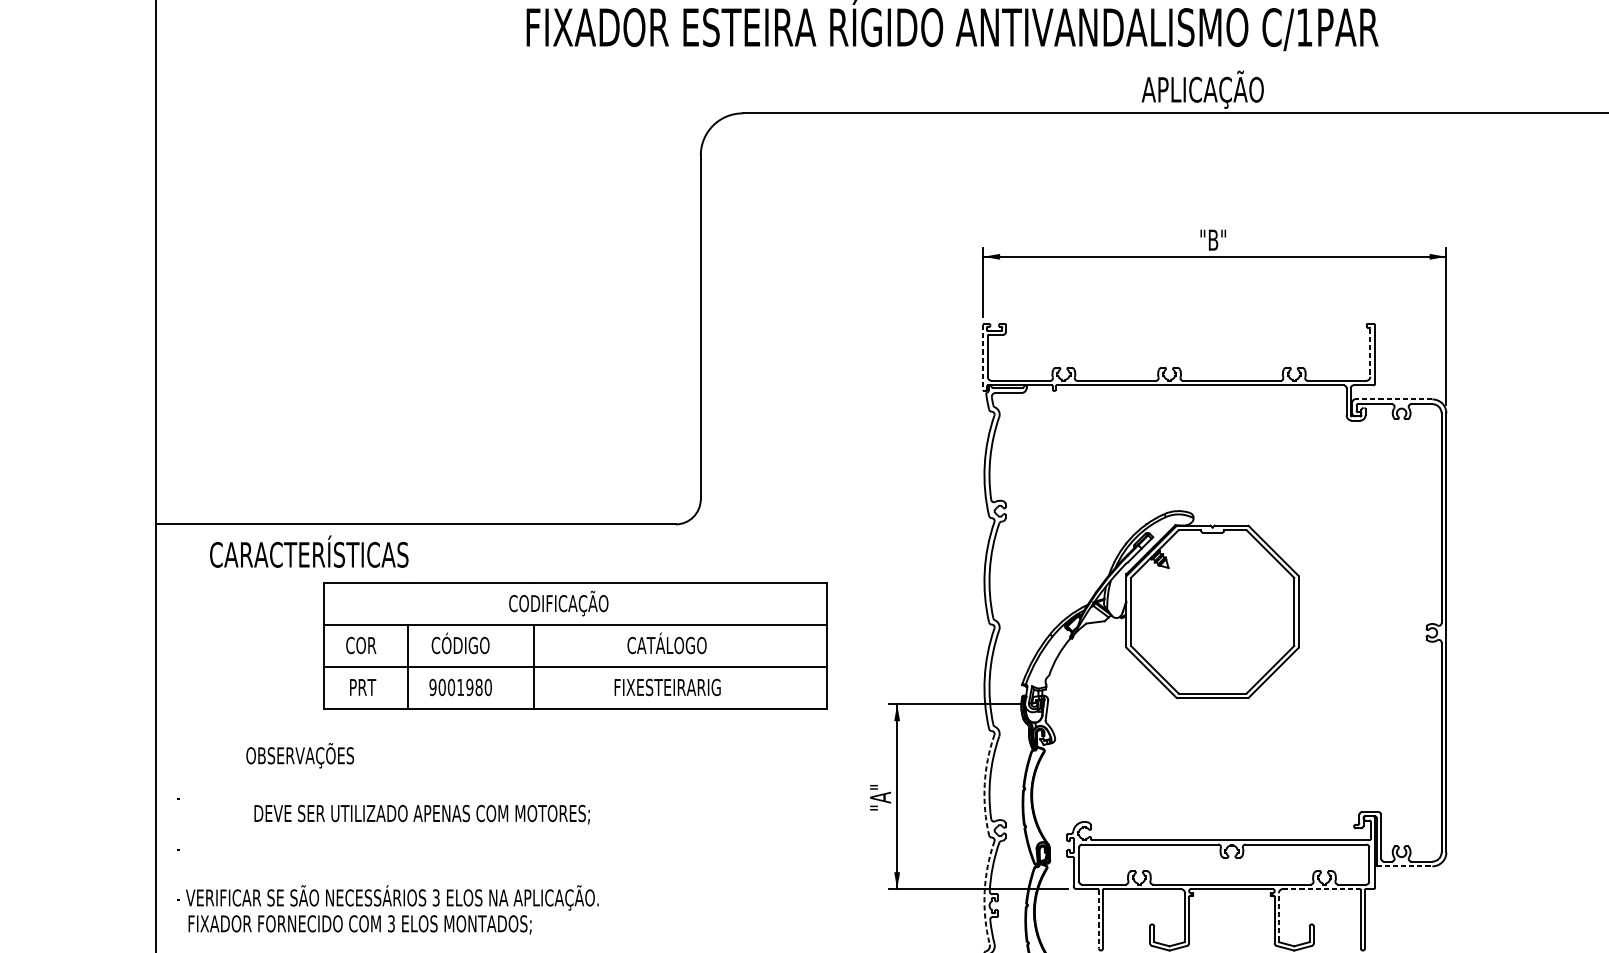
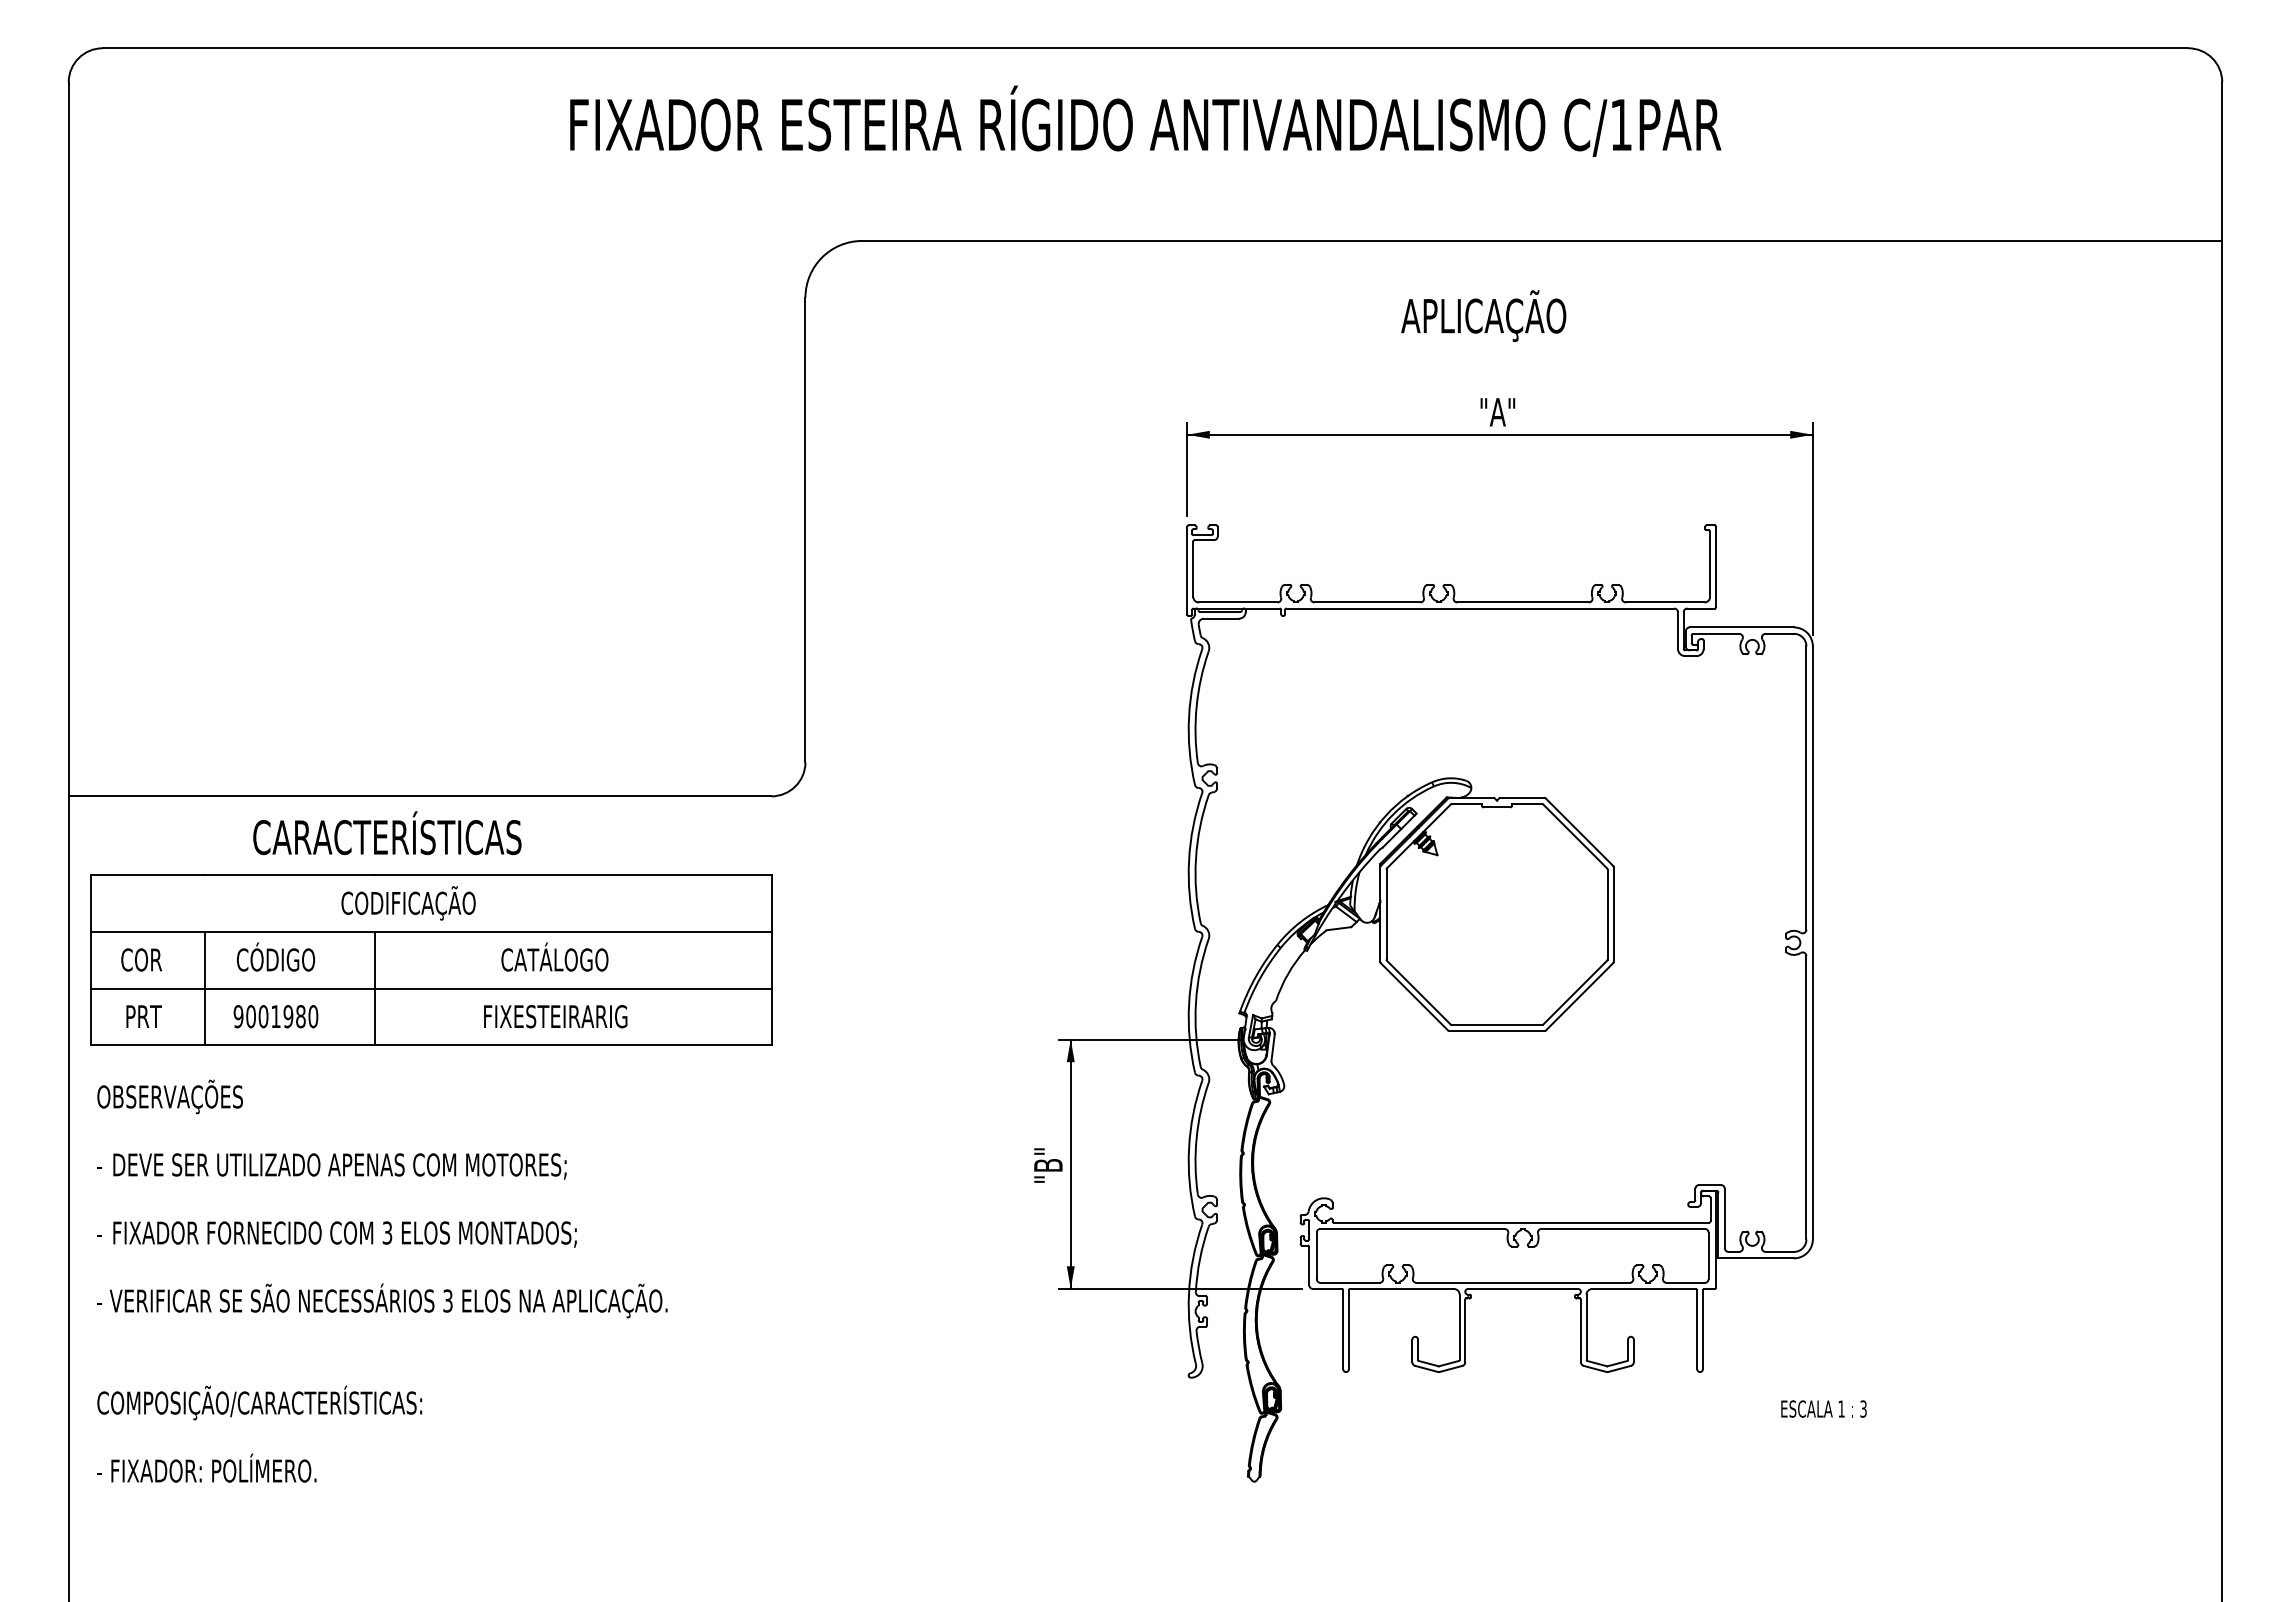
text: (1202, 89) -> (1483, 315), moved
text: (1212, 240) -> (1497, 412), "B" -> "A"
line: (1370, 352) -> (1710, 564), dashed -> solid
line: (983, 357) -> (1187, 570), dashed -> solid
line: (1393, 399) -> (1741, 627), dashed -> solid
text: (309, 551) -> (387, 833), moved
part: (575, 645) -> (431, 959), moved
text: (299, 755) -> (169, 1096), moved
arc: (985, 785) -> (1189, 1148), dashed -> solid
text: (880, 797) -> (1048, 1165), "A" -> "B"
text: (421, 814) -> (339, 1166), moved
line: (1404, 866) -> (1756, 1258), dashed -> solid
line: (1321, 888) -> (1643, 1288), dashed -> solid
arc: (984, 892) -> (1188, 1293), dashed -> solid
line: (1278, 917) -> (1586, 1327), dashed -> solid
line: (1099, 919) -> (1343, 1329), dashed -> solid
text: (359, 924) -> (344, 1234), moved

